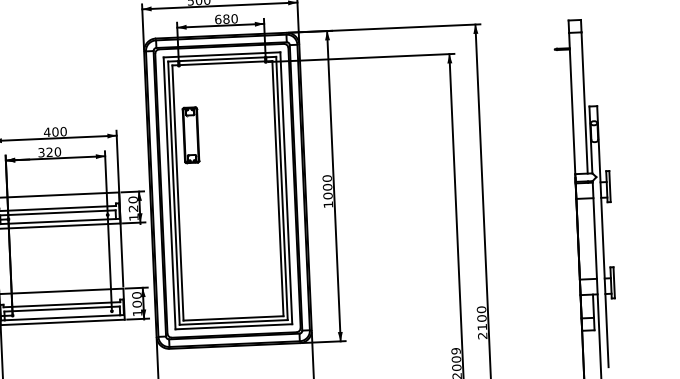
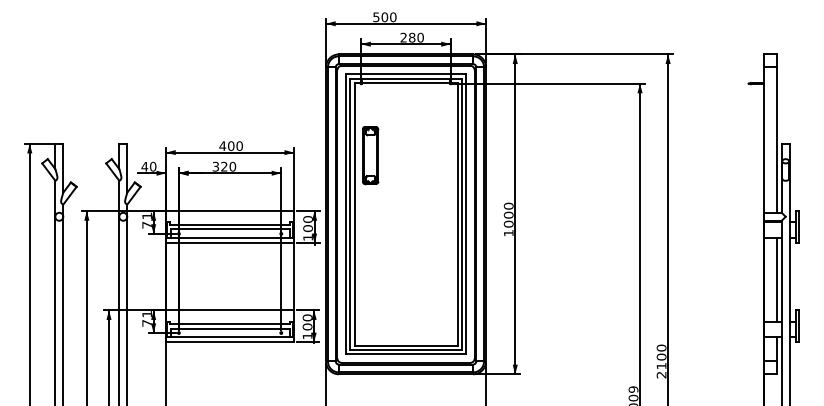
text: (217, 19) -> (403, 37), 680 -> 280
text: (132, 208) -> (307, 228), 120 -> 100
line: (590, 238) -> (776, 279), added

